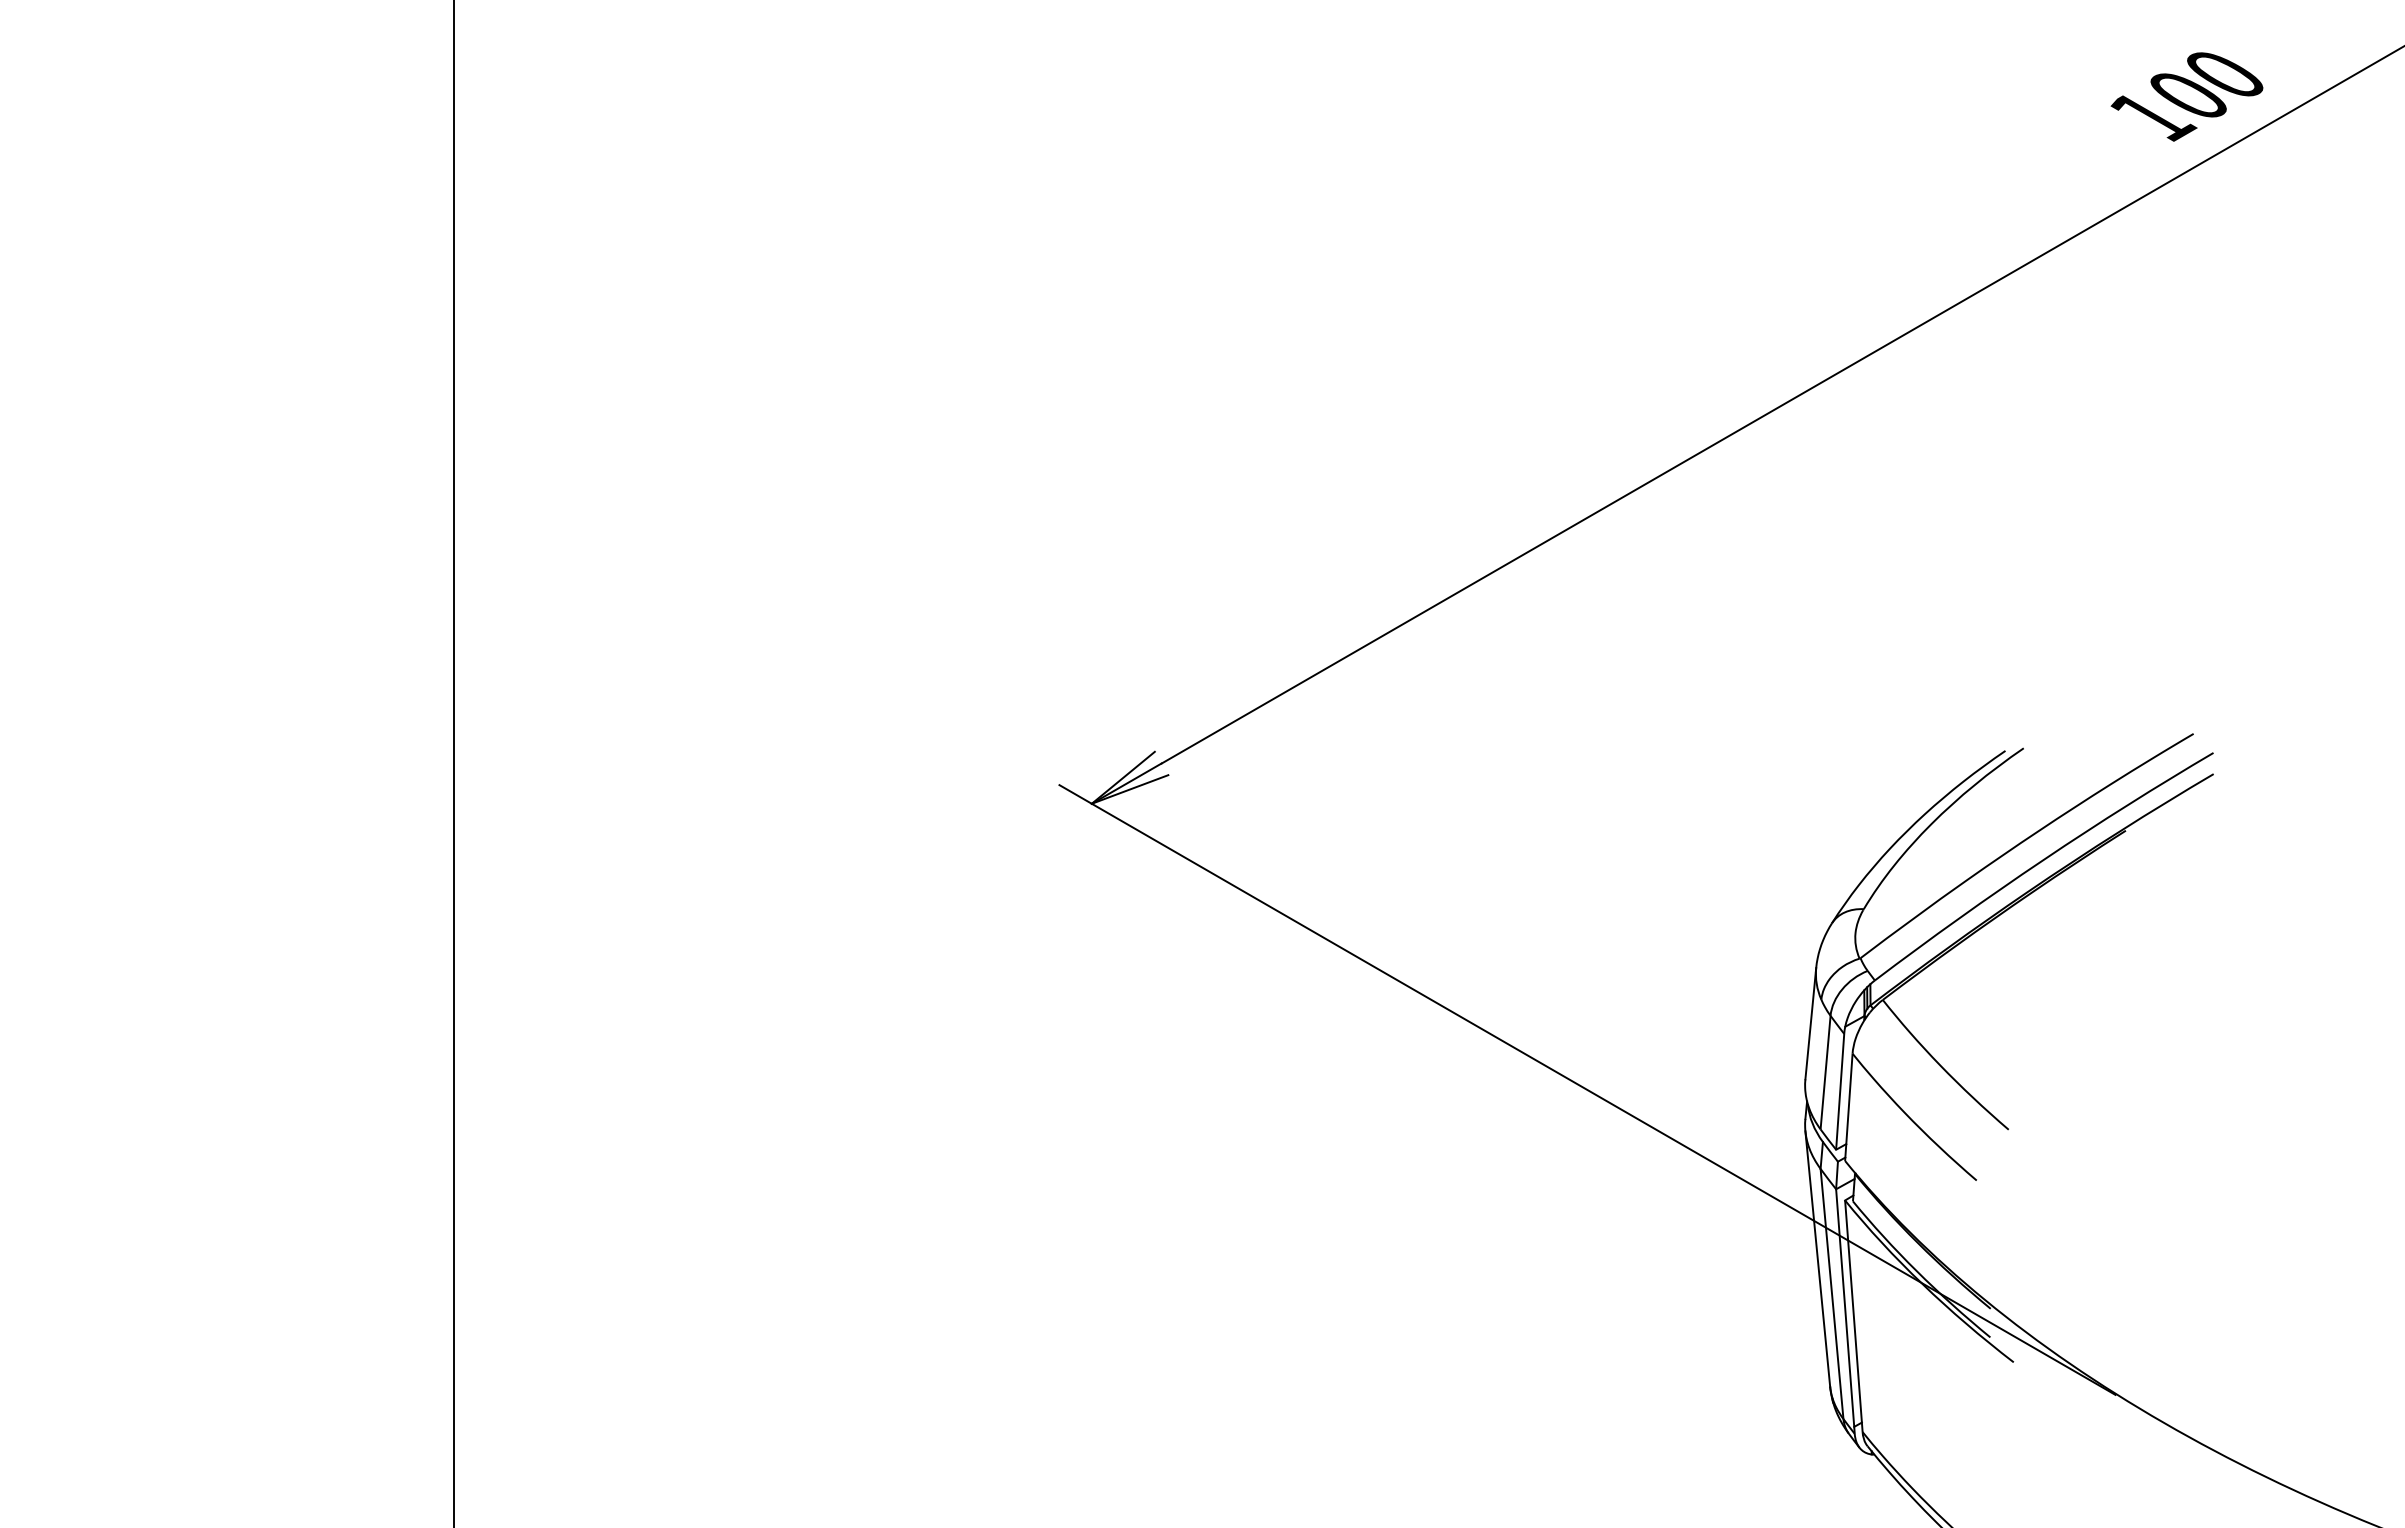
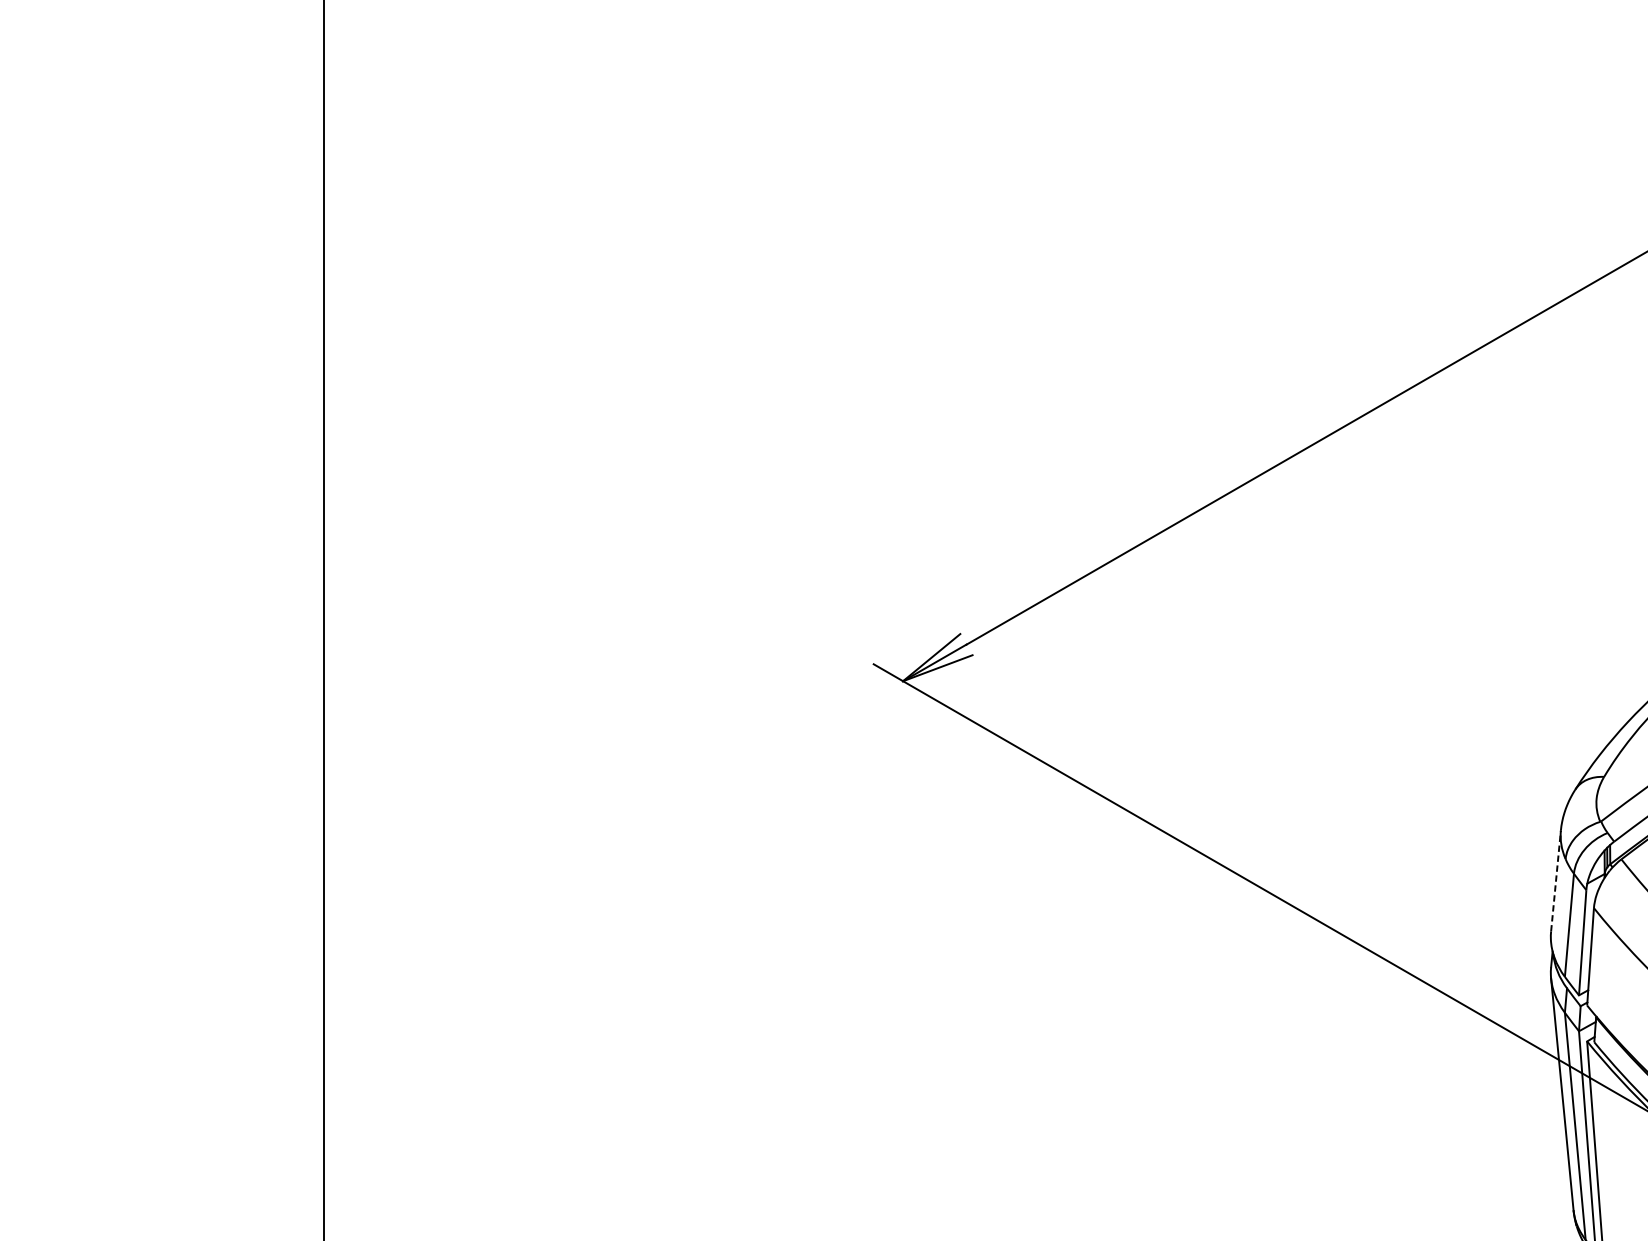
line: (1810, 1023) -> (1555, 880), solid -> dashed

